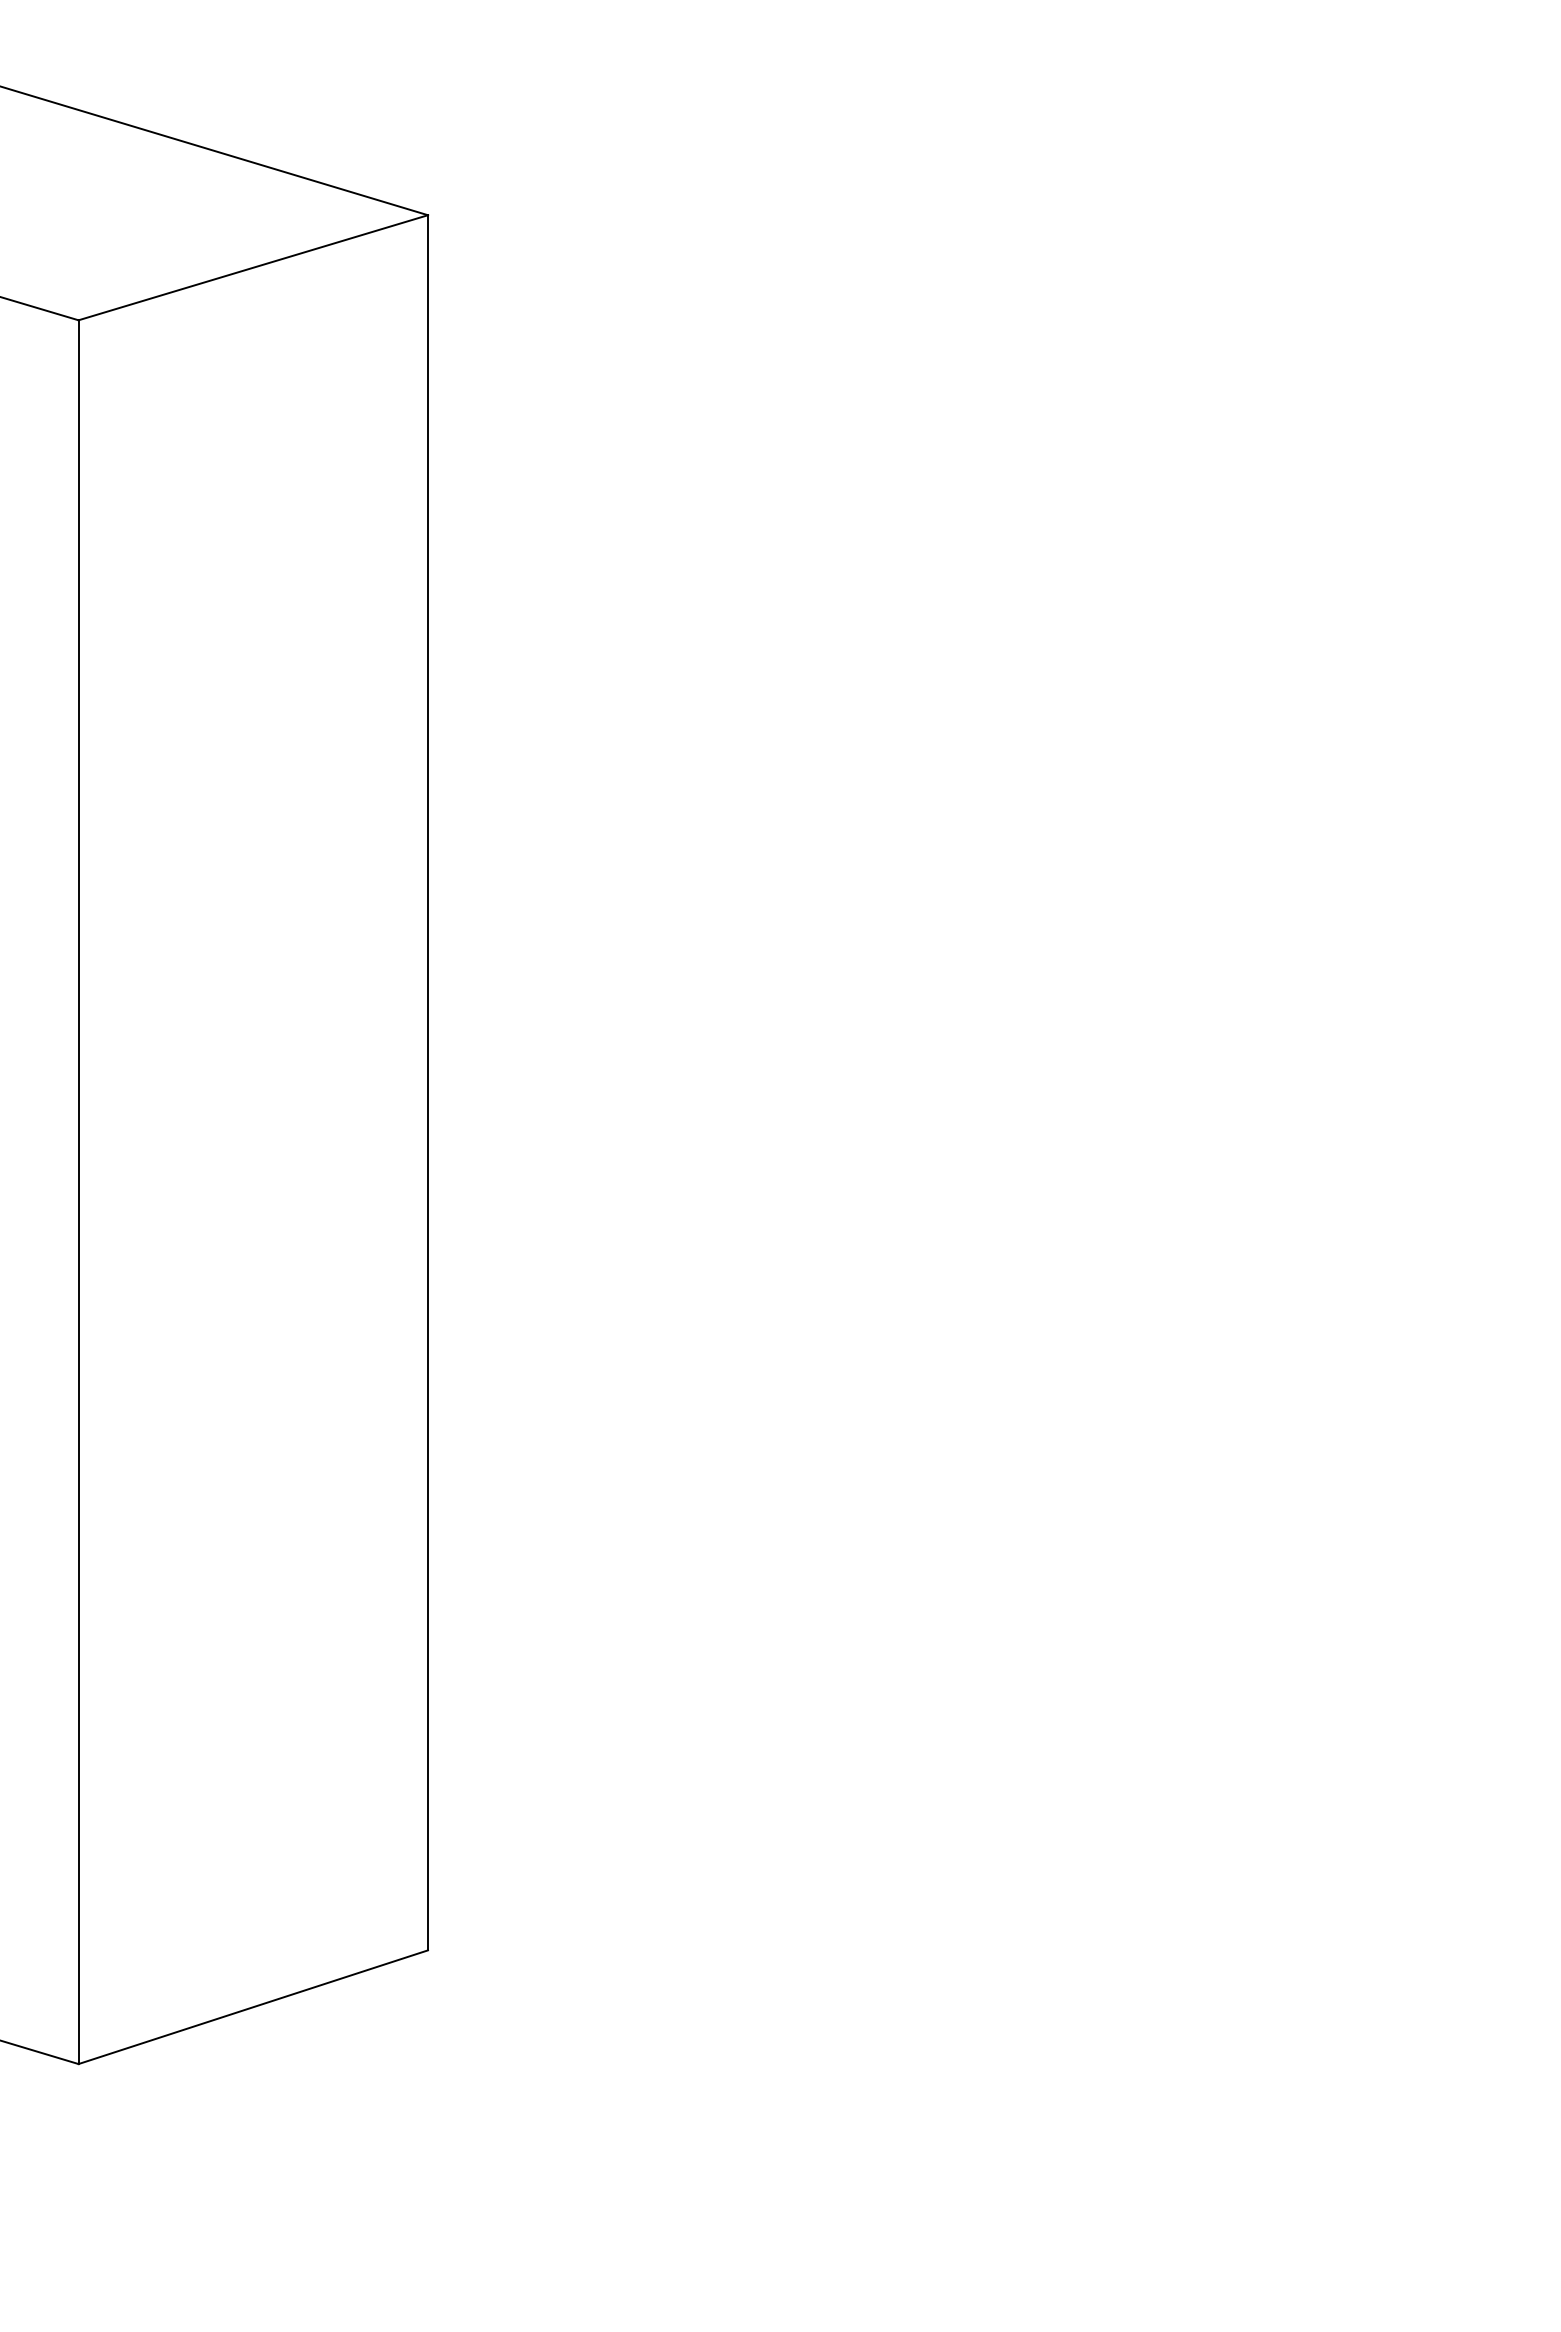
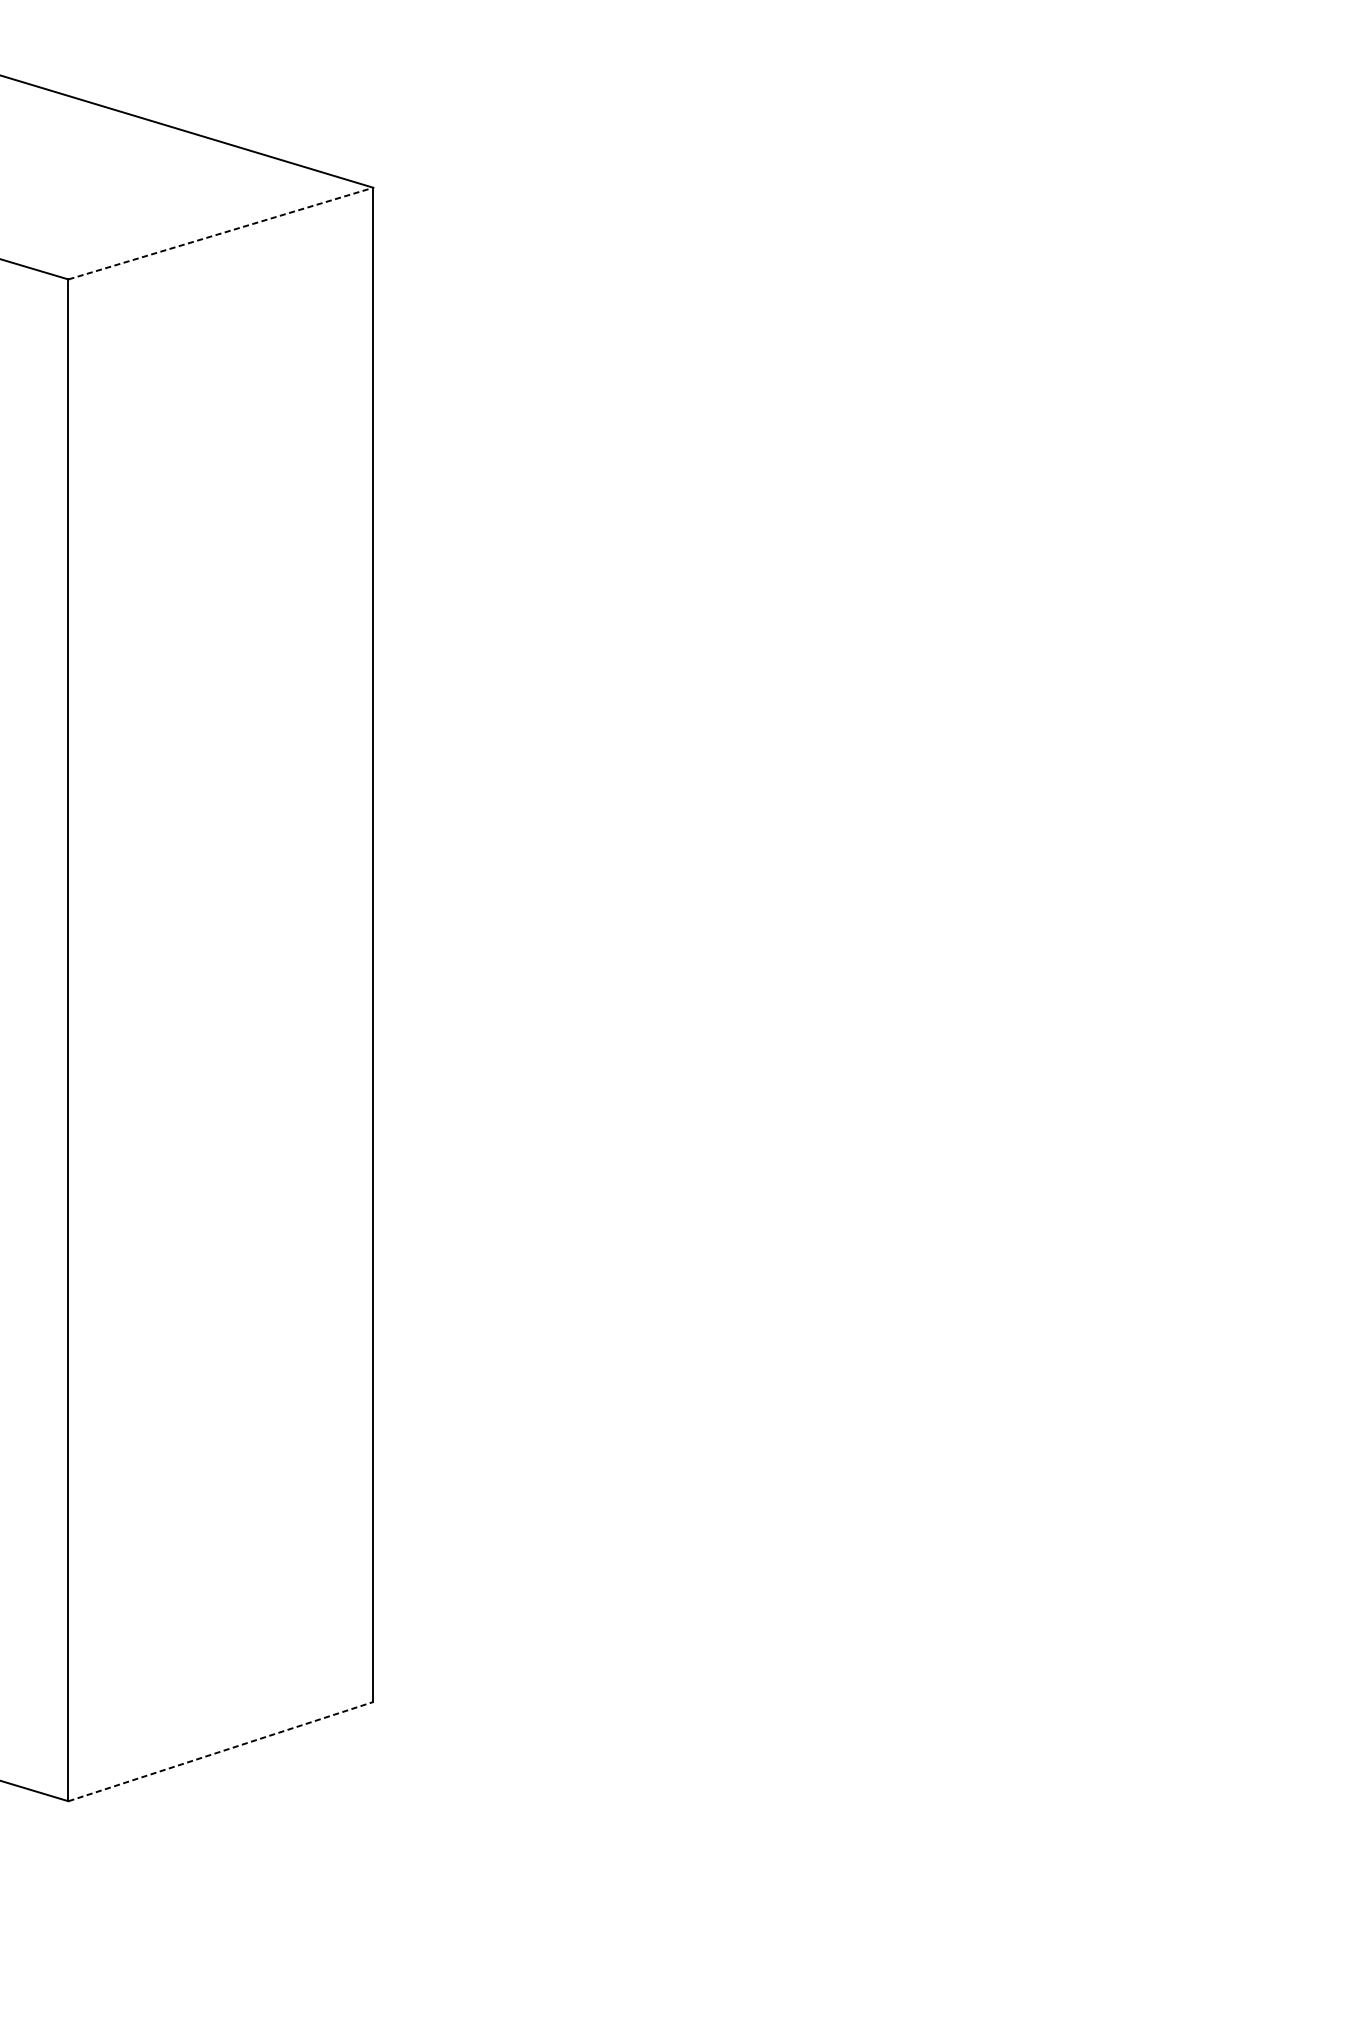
line: (253, 267) -> (221, 233), solid -> dashed
line: (253, 2007) -> (221, 1751), solid -> dashed

